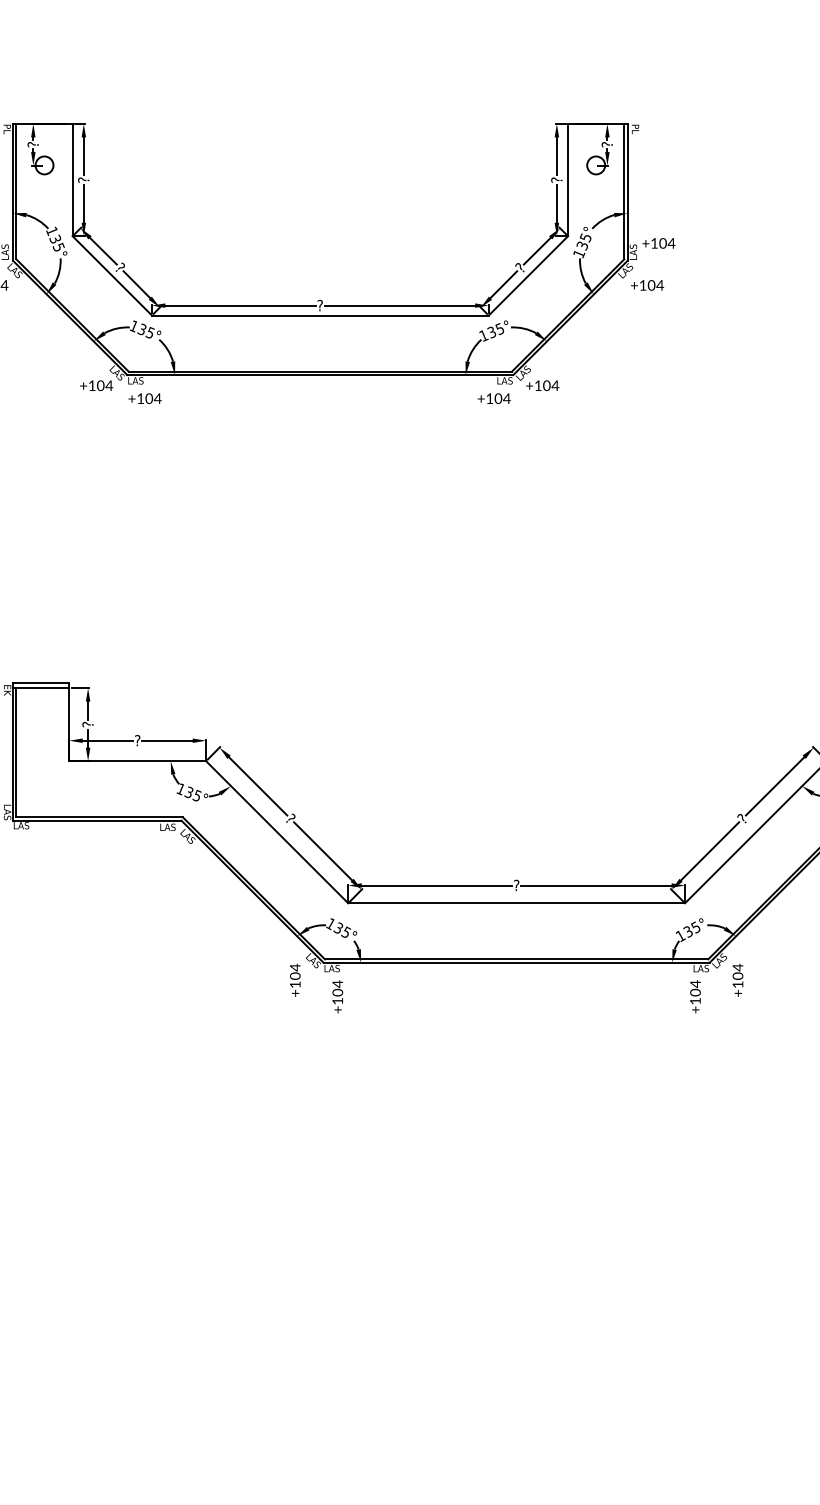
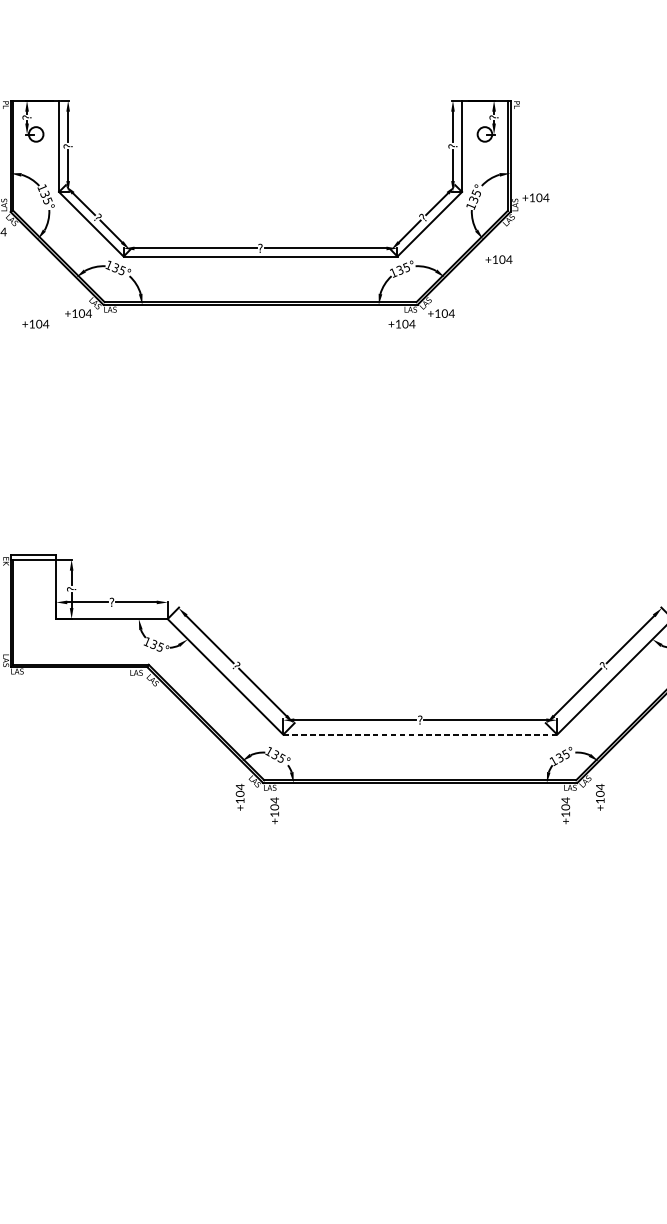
text: (647, 285) -> (499, 259), moved
text: (144, 398) -> (35, 324), moved
line: (517, 903) -> (420, 734), solid -> dashed

